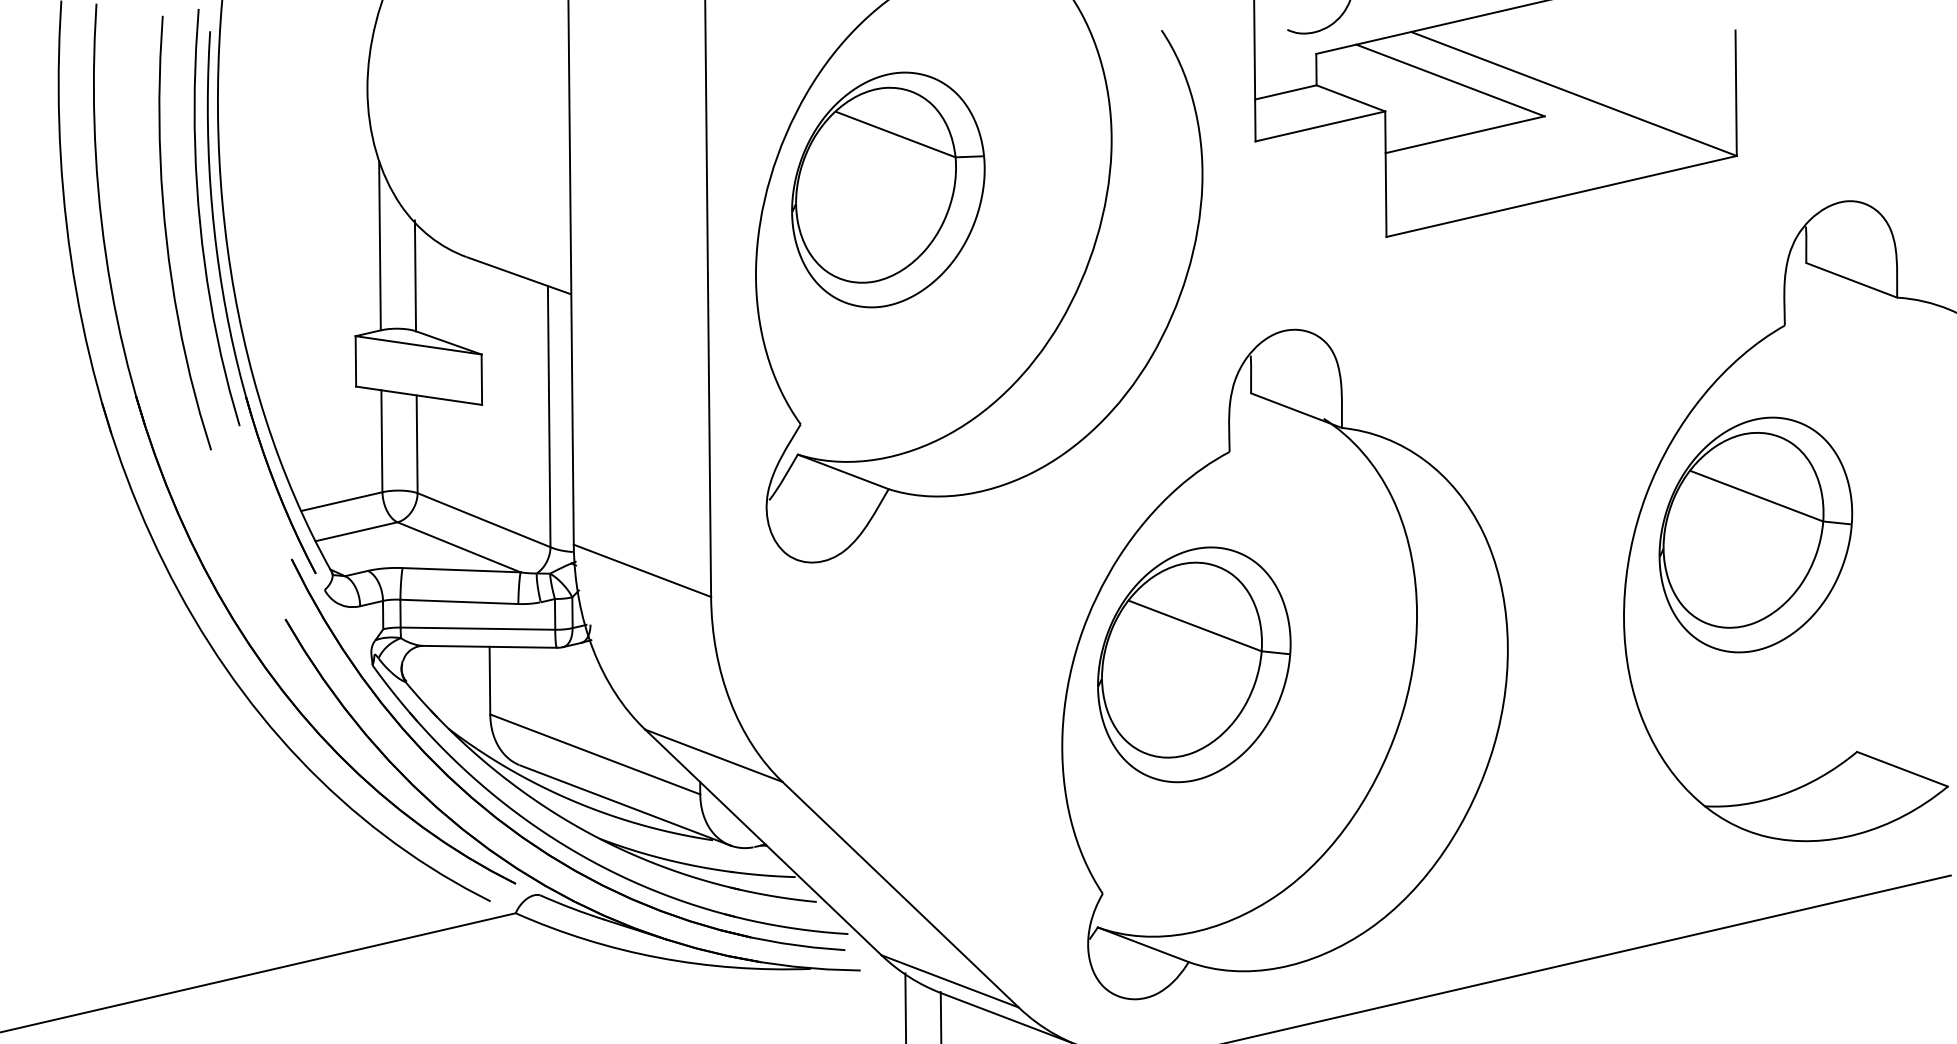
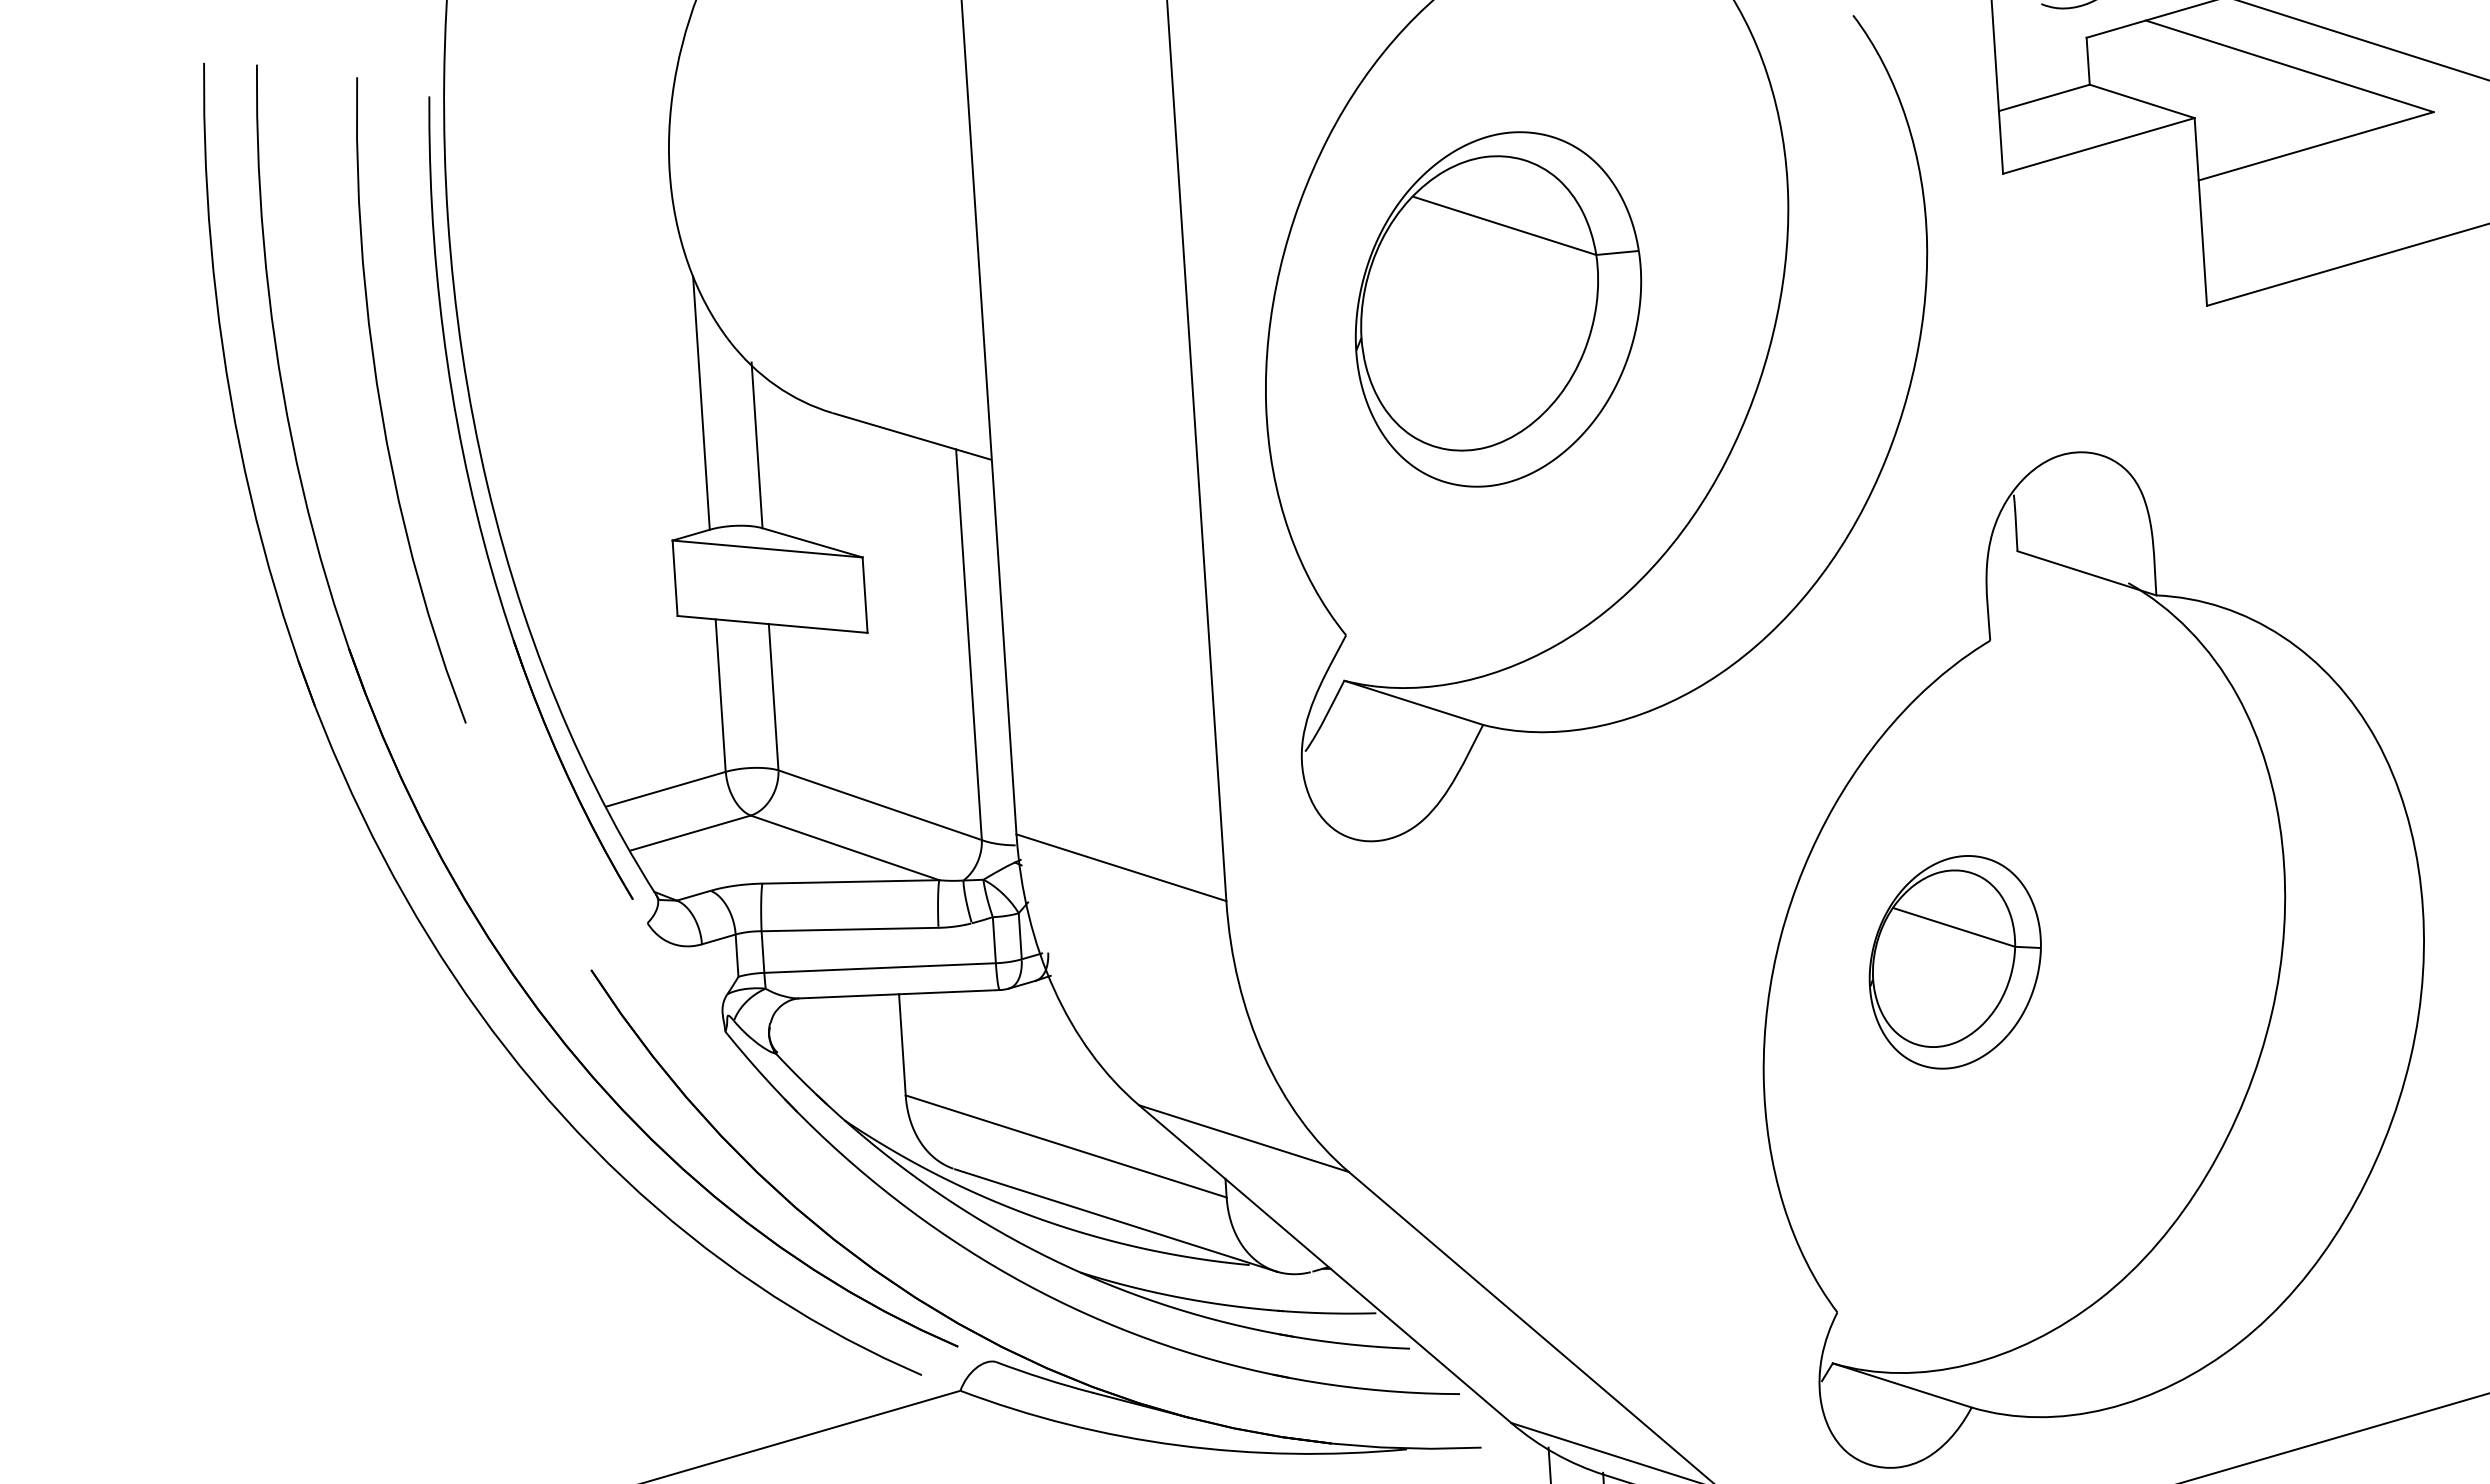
part: (888, 189) -> (1498, 308), moved
curve: (200, 217) -> (430, 375), removed
part: (1194, 664) -> (1955, 961), size x0.6
part: (511, 827) -> (946, 1262), removed

